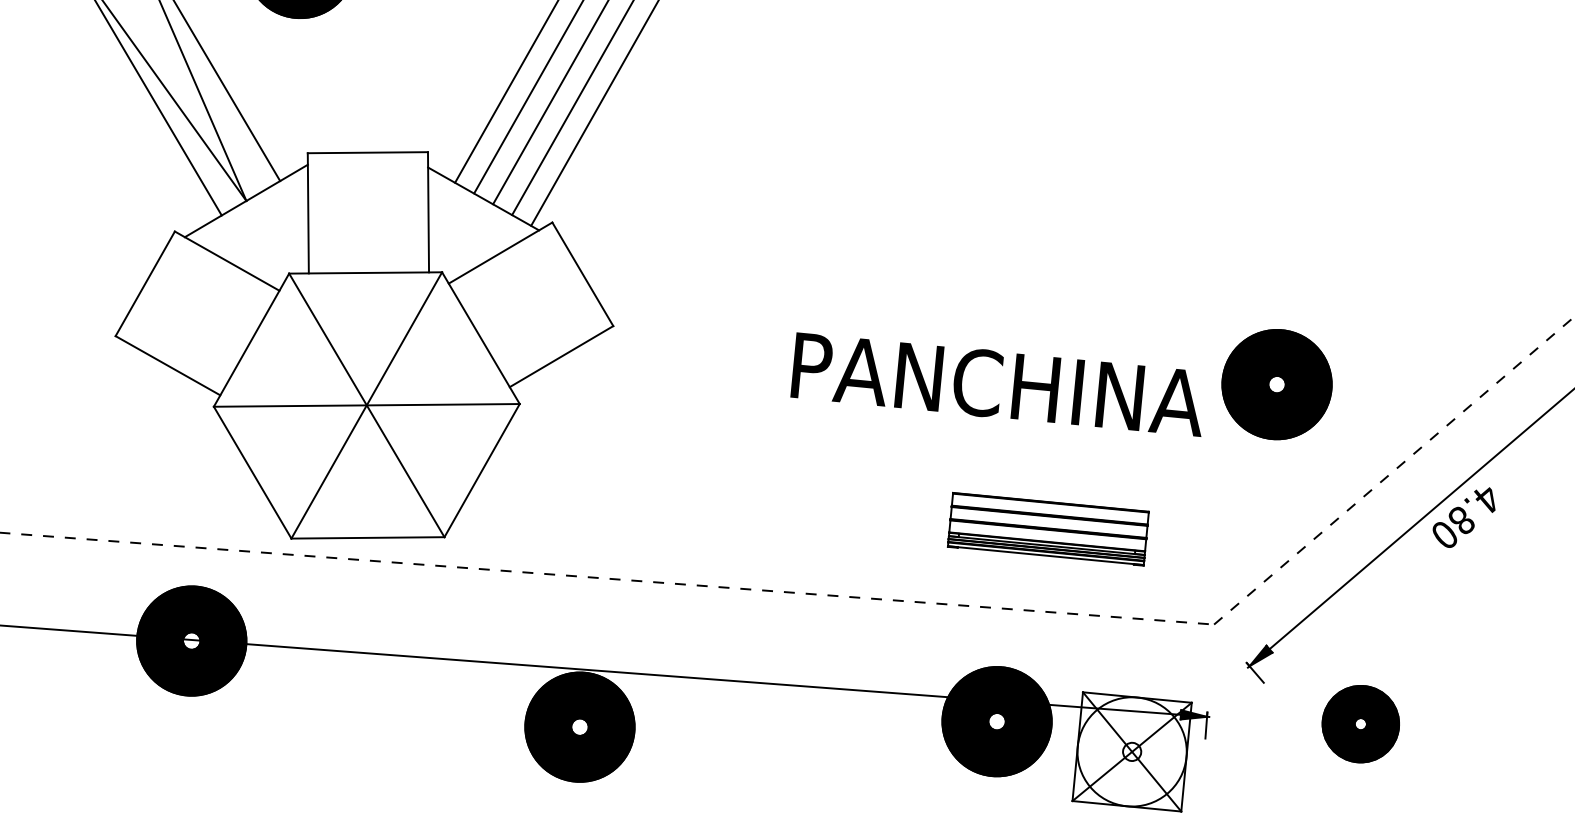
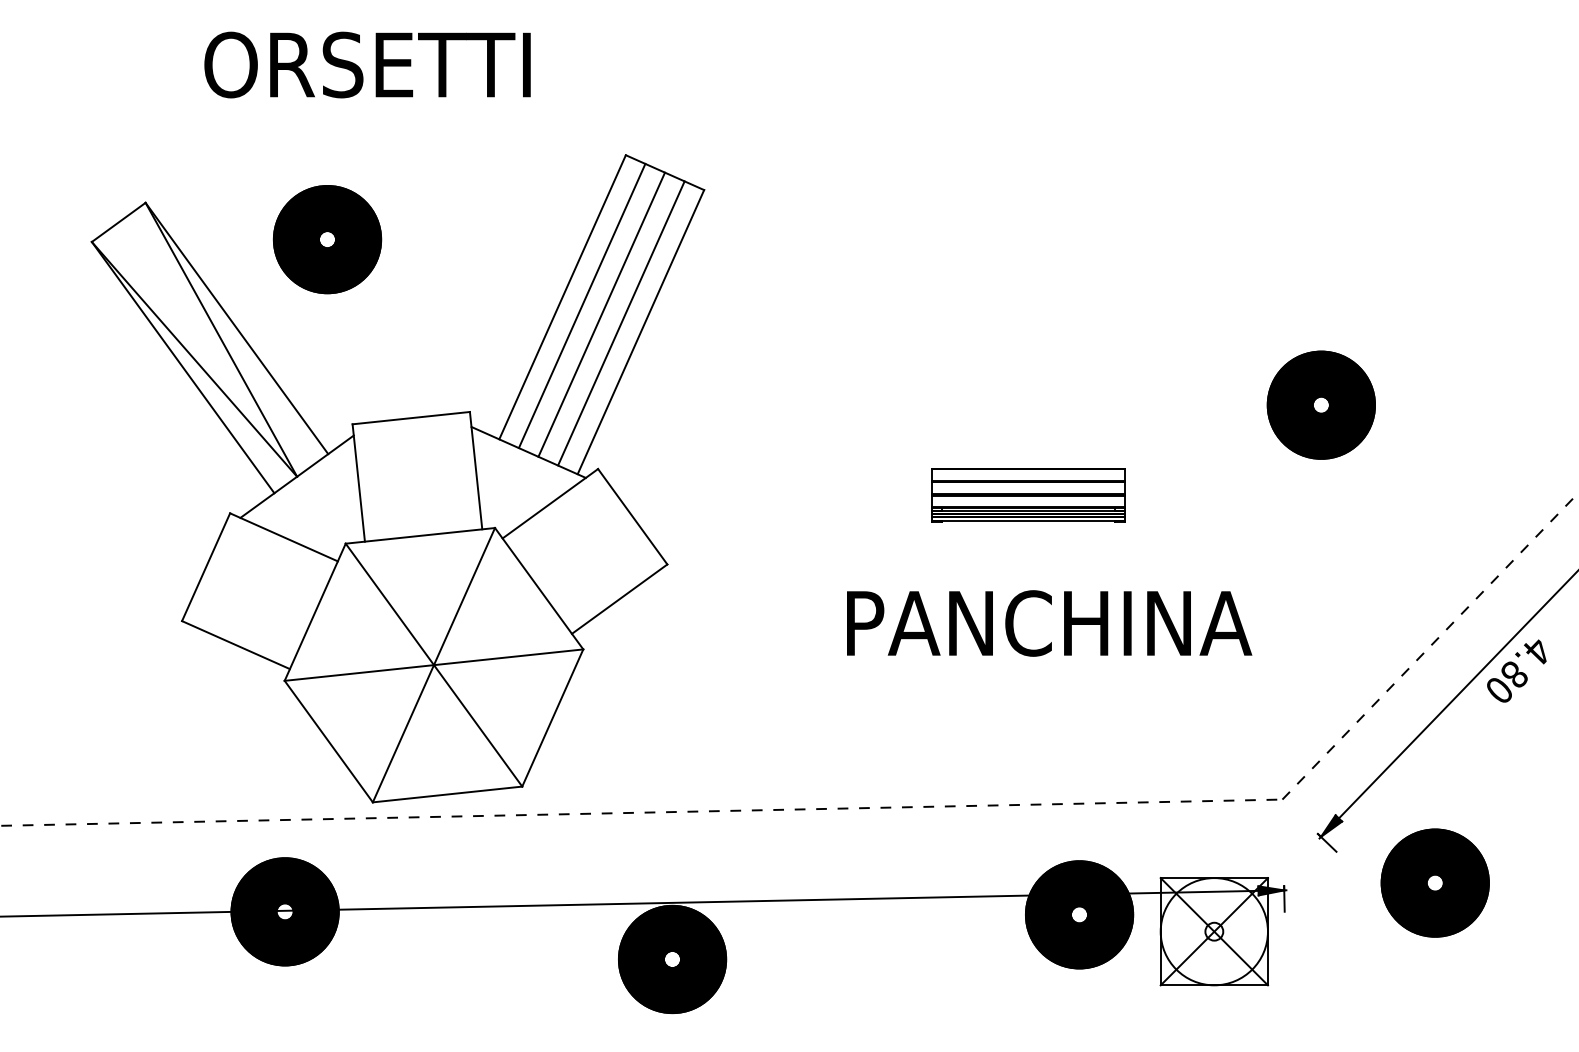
part: (1276, 383) -> (1320, 404), moved
text: (998, 384) -> (1049, 623), moved
part: (1048, 529) -> (1028, 495), moved
part: (1360, 723) -> (1434, 882), size x1.43

